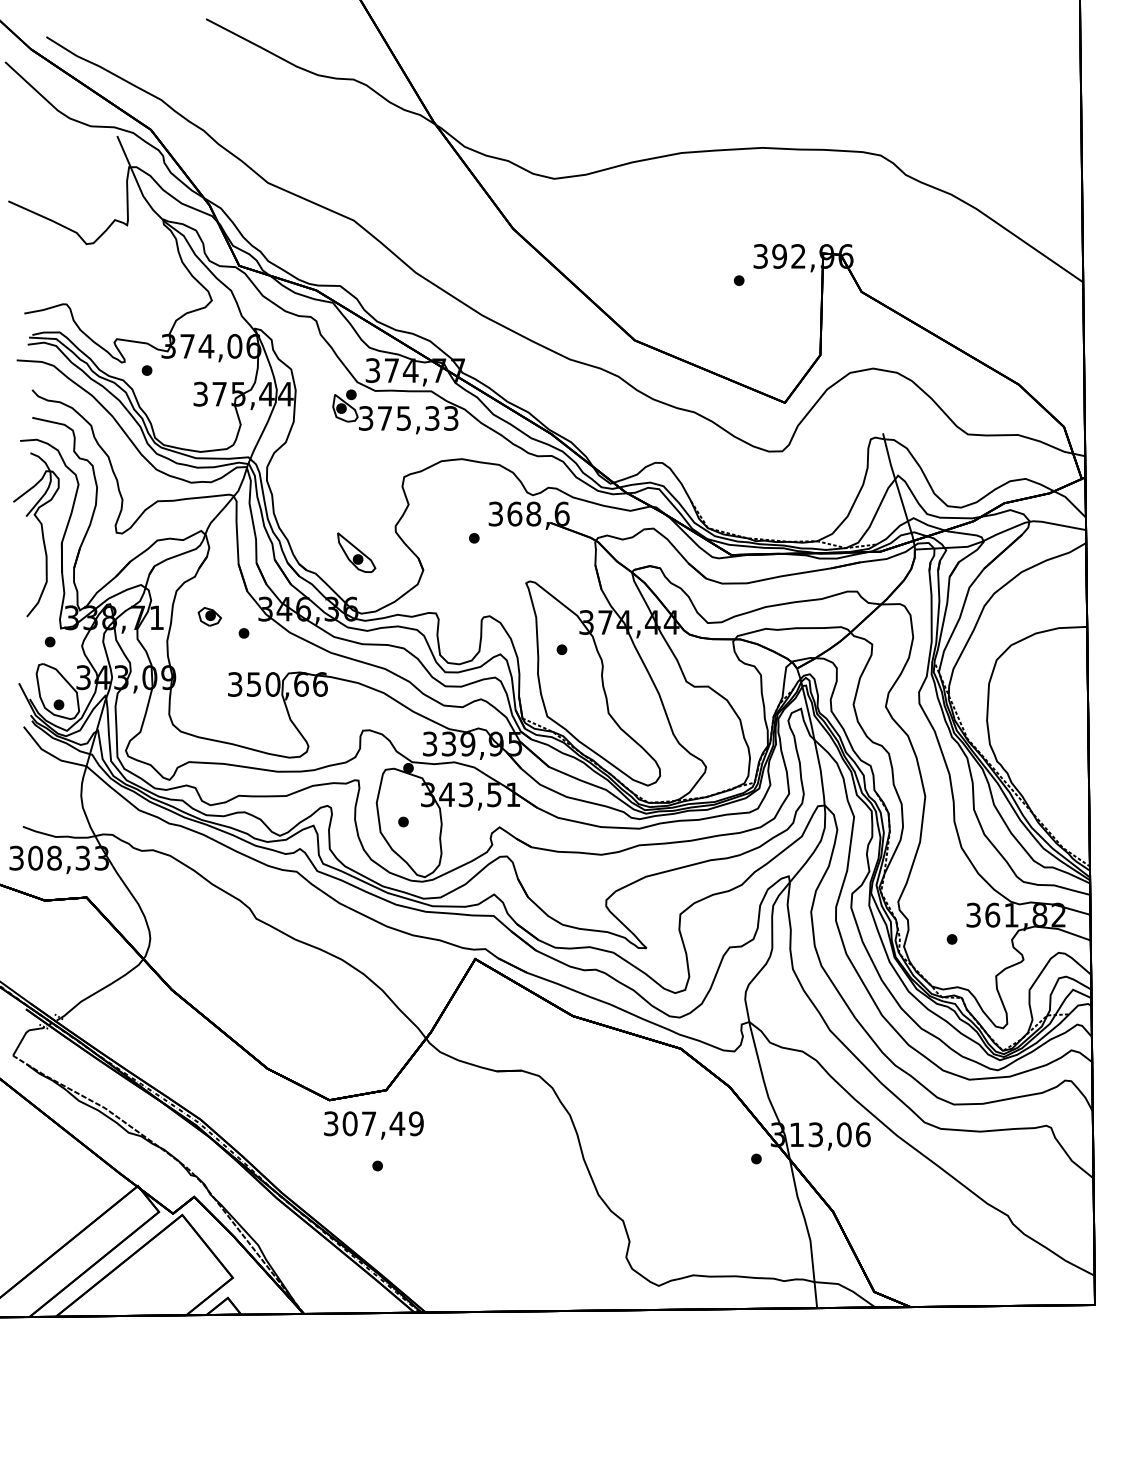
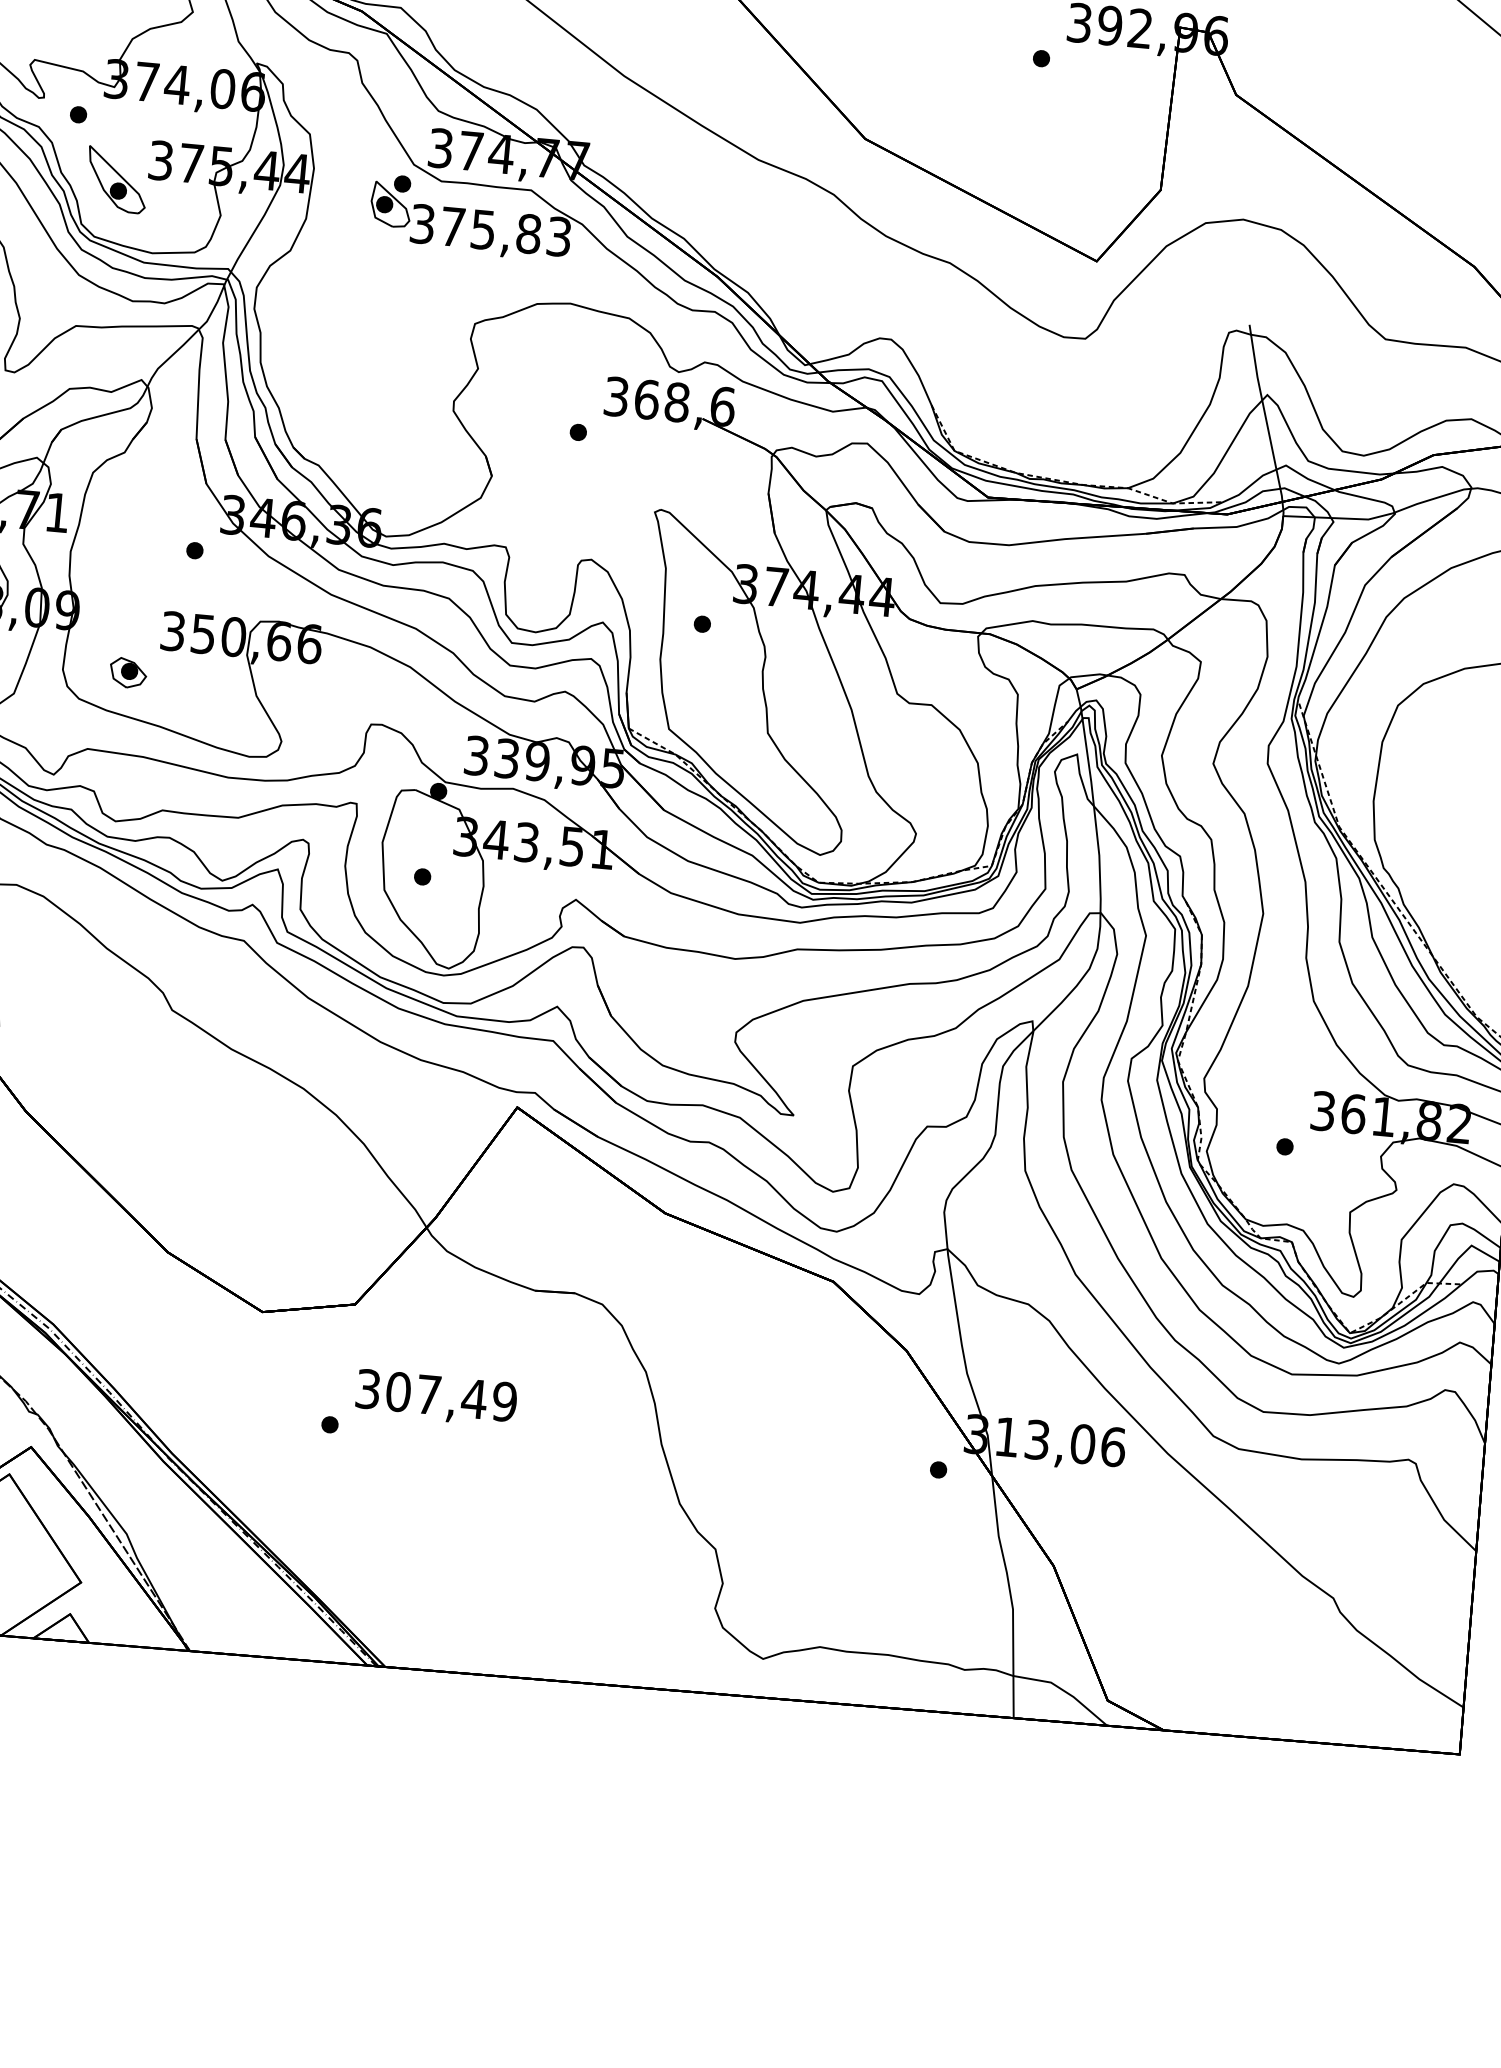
text: (432, 418) -> (529, 234), 375,33 -> 375,83
part: (356, 552) -> (116, 179), moved
part: (209, 616) -> (127, 672), moved
text: (373, 1125) -> (435, 1398), moved

